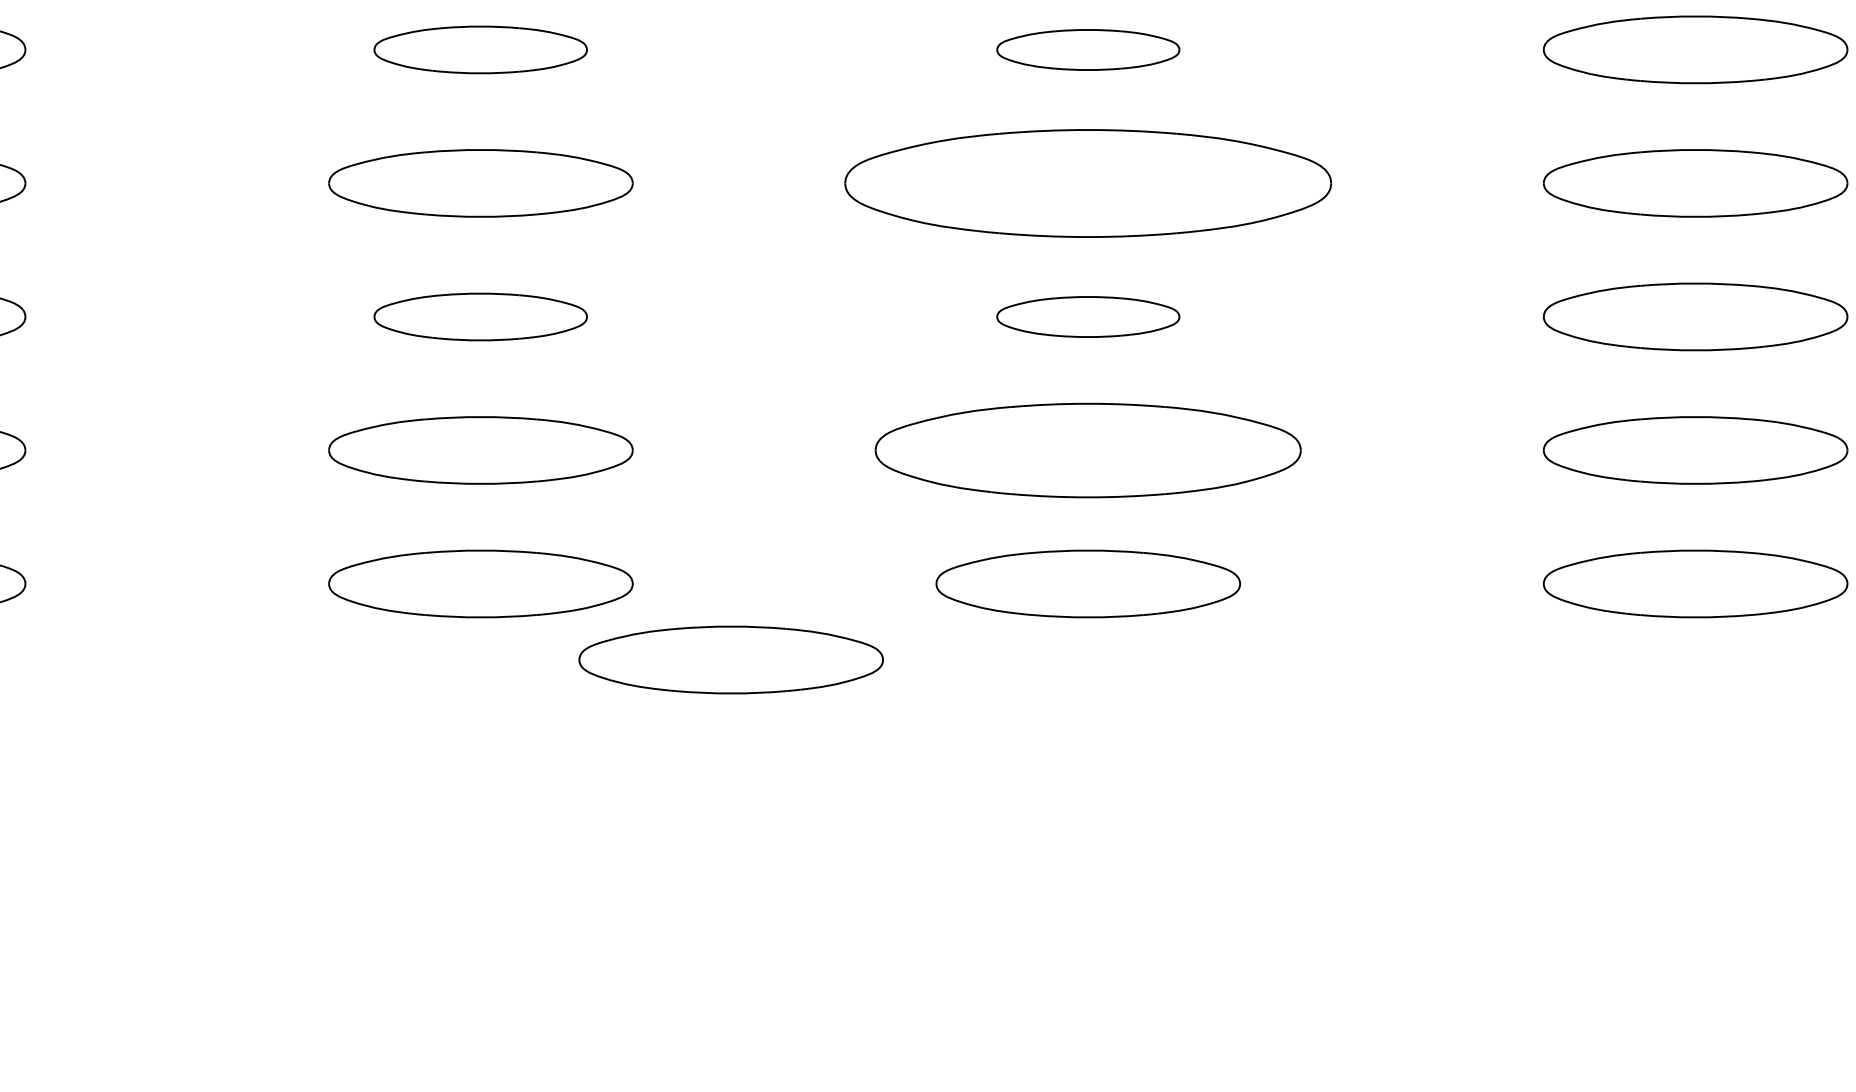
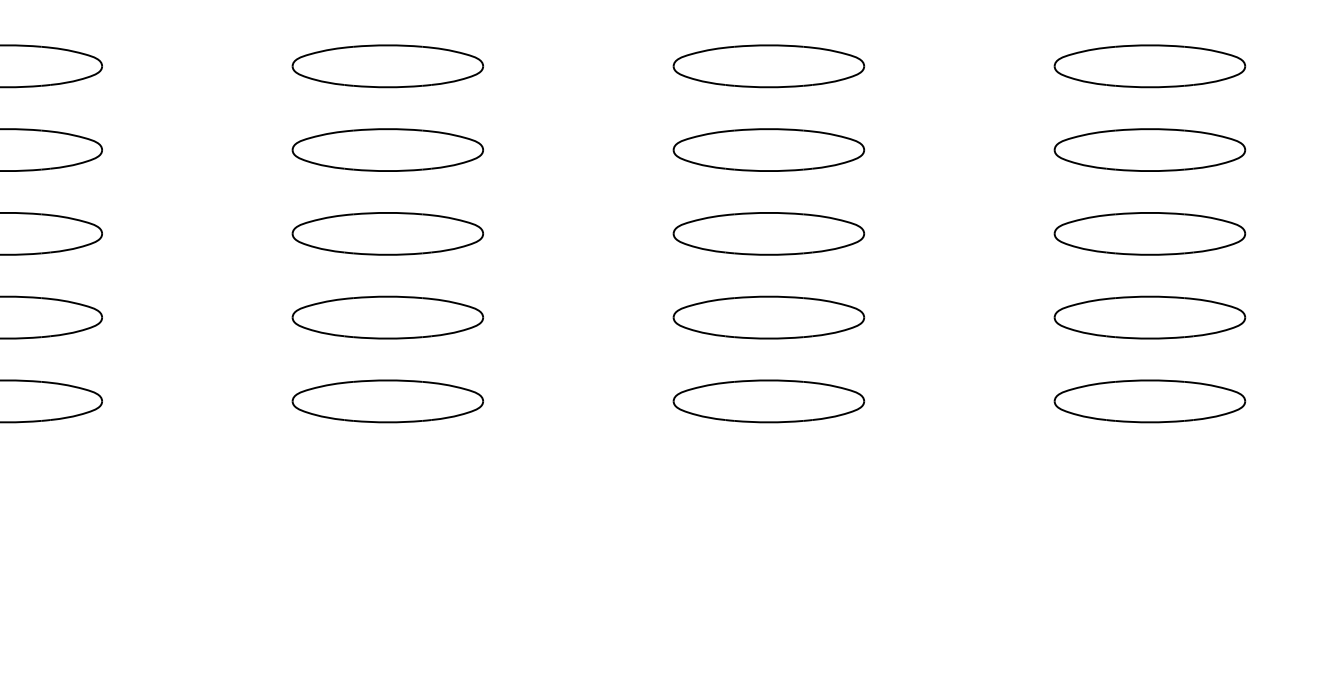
part: (480, 50) -> (387, 66), size x1.43
part: (1087, 50) -> (768, 66), size x1.67
part: (1087, 182) -> (768, 149), size x0.62
part: (480, 316) -> (387, 233), size x1.43
part: (1087, 316) -> (768, 233), size x1.67
part: (1087, 450) -> (768, 317), size x0.71
part: (730, 659) -> (544, 448), removed

